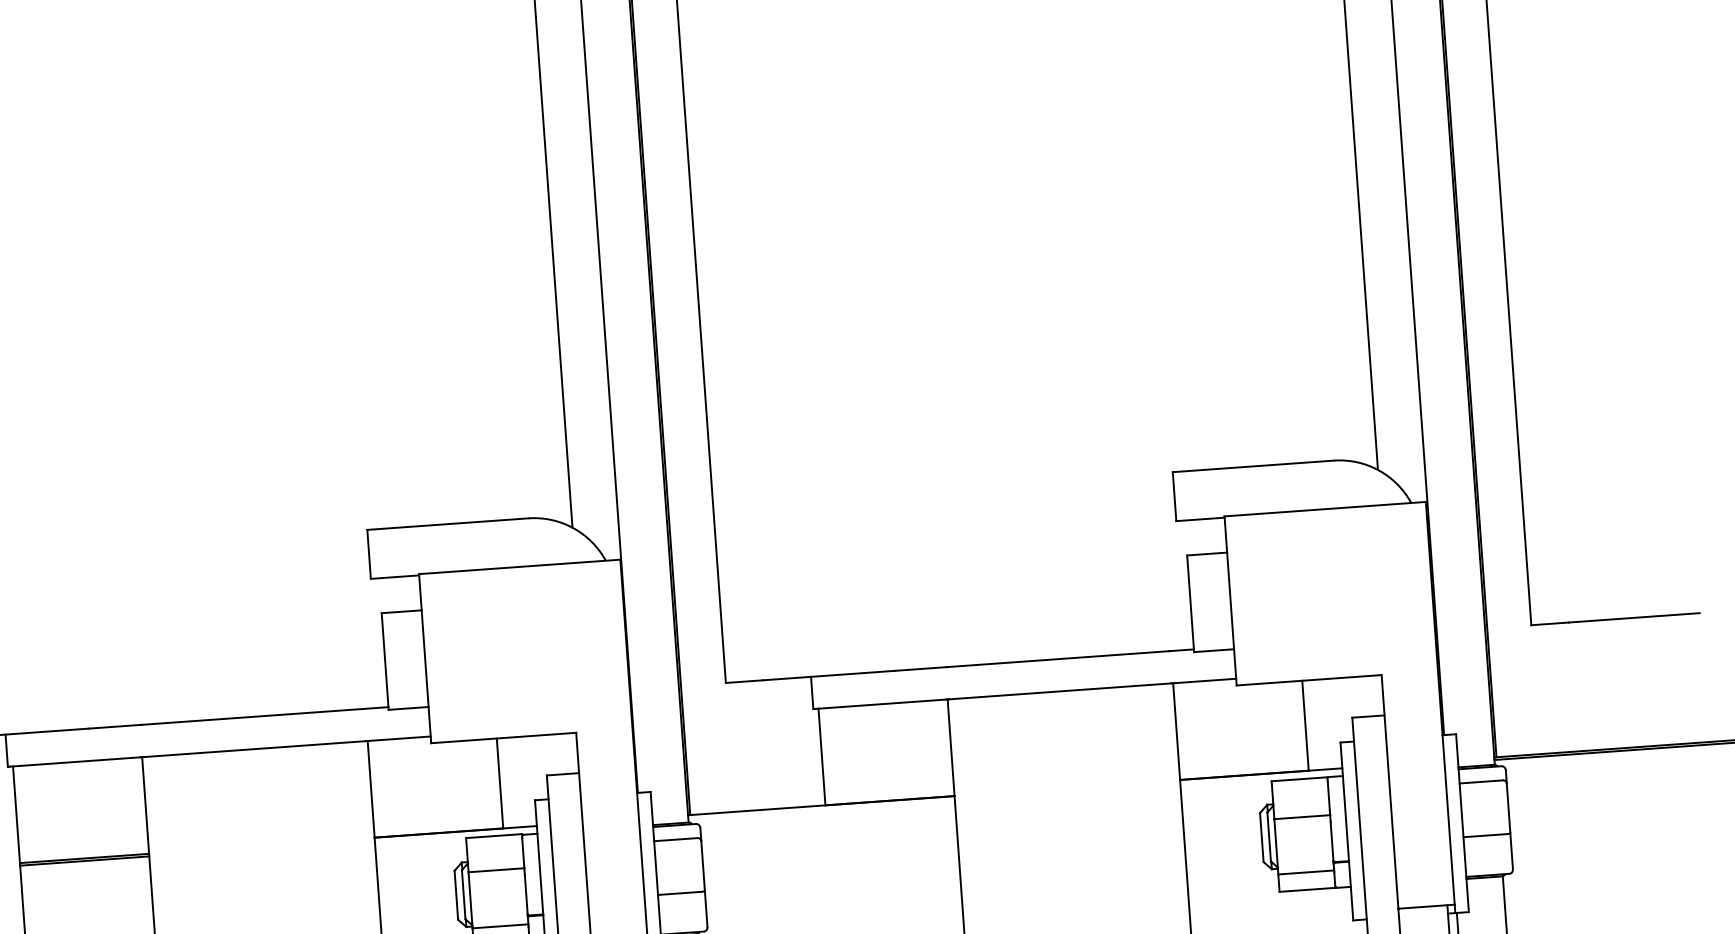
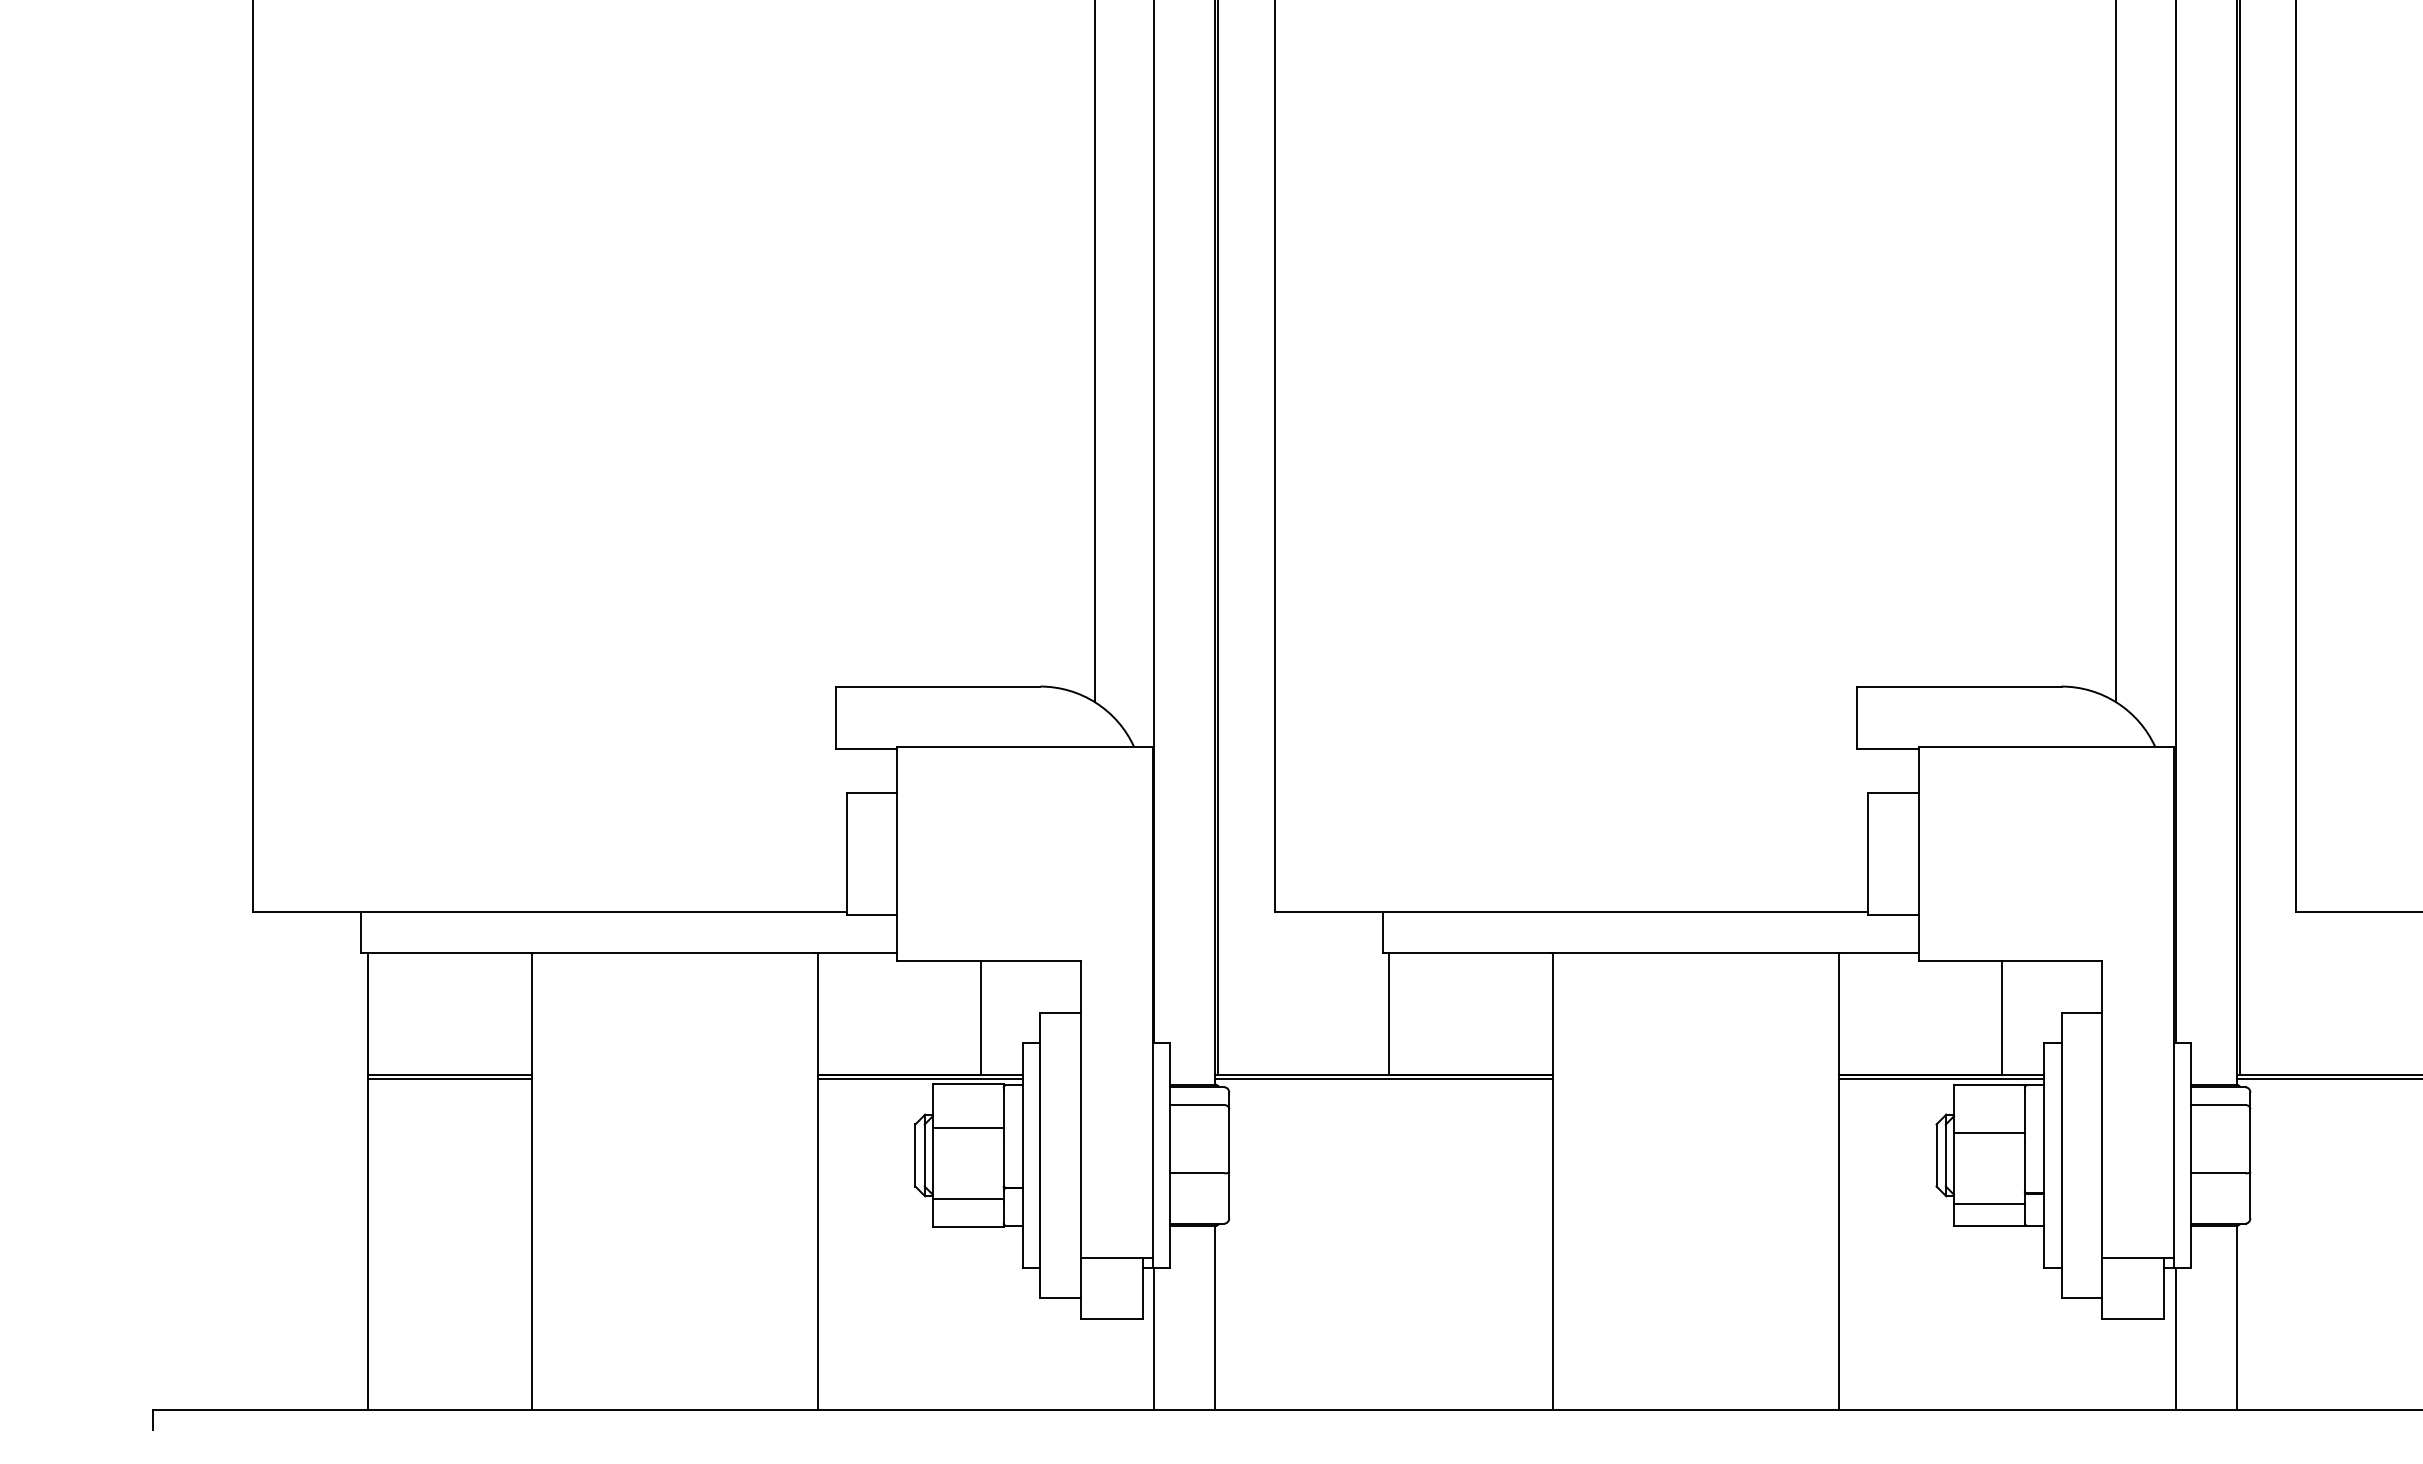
line: (1261, 776) -> (1941, 1078), added
line: (821, 808) -> (1383, 1078), added
line: (456, 834) -> (920, 1078), added

